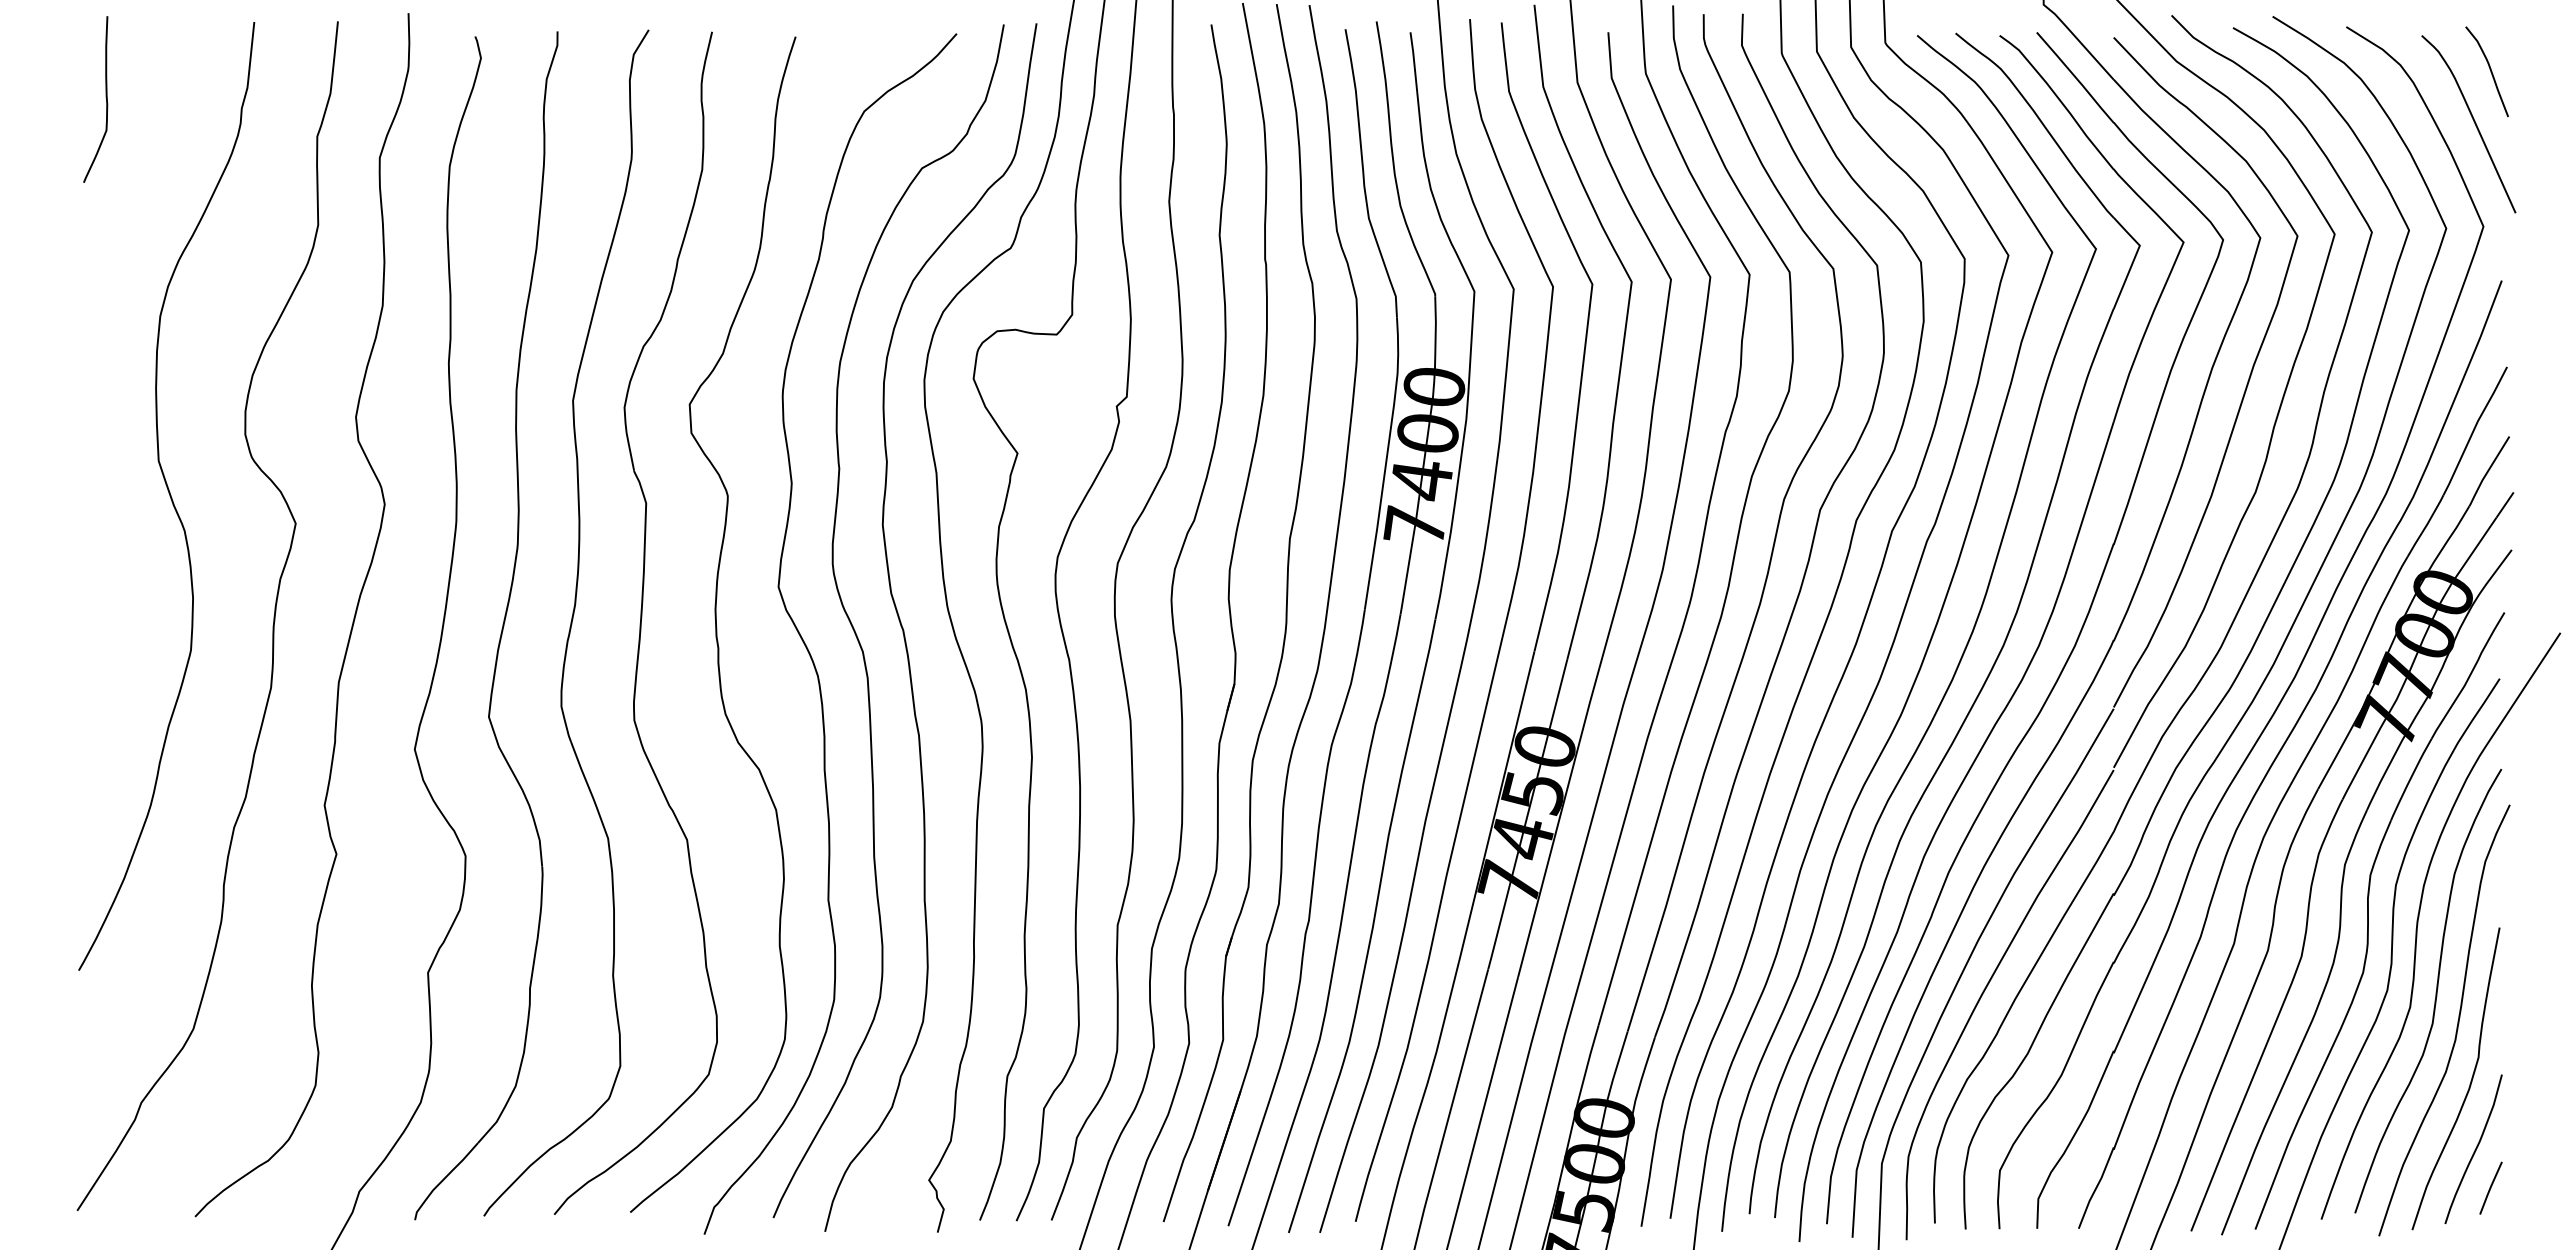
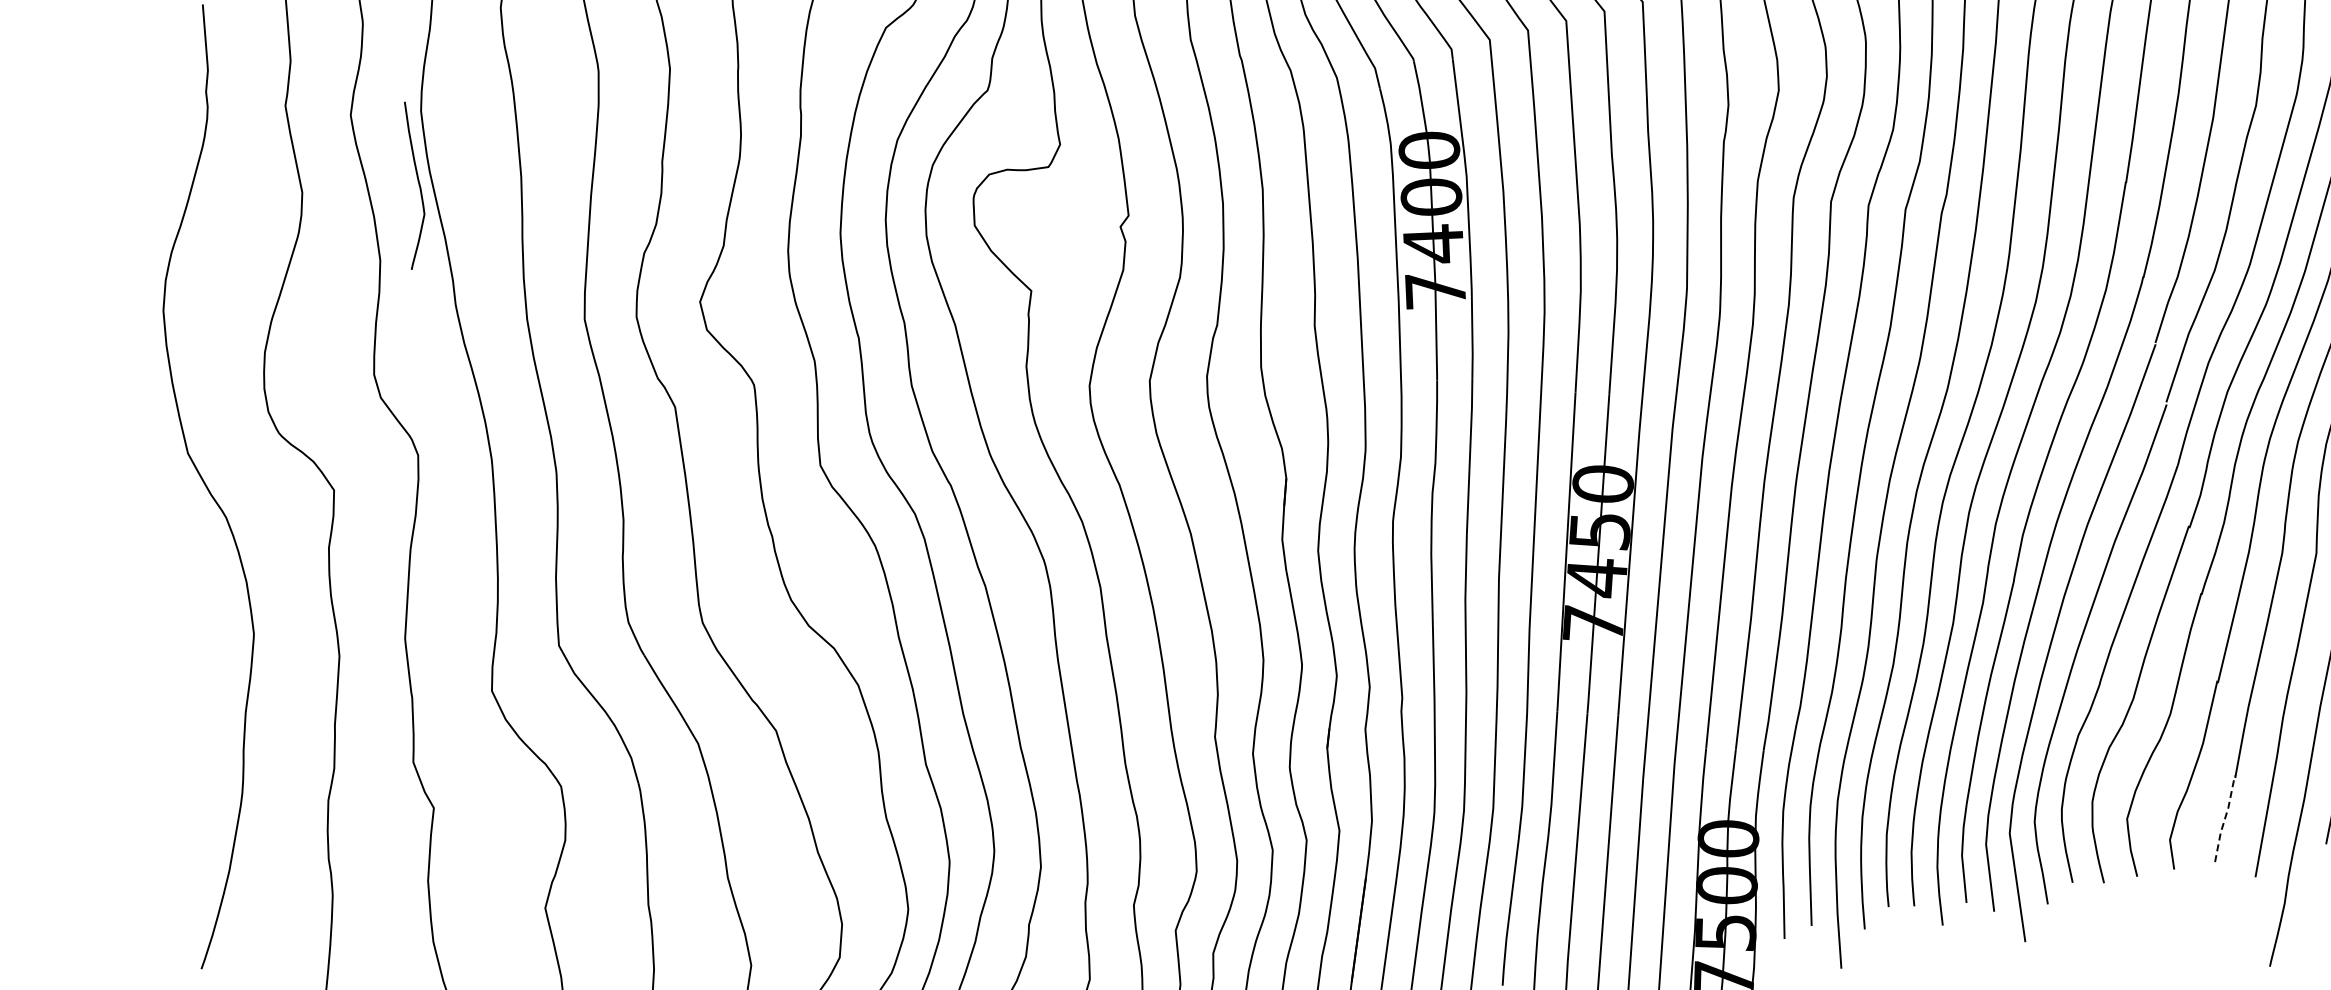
curve: (105, 97) -> (417, 182), moved
line: (2096, 1187) -> (2225, 818), solid -> dashed

